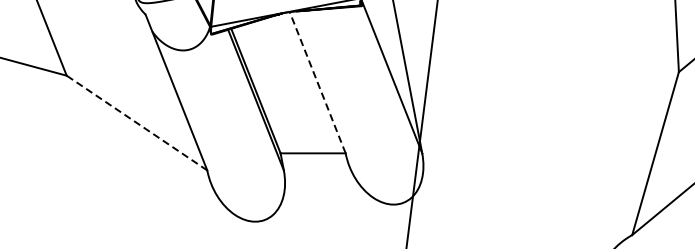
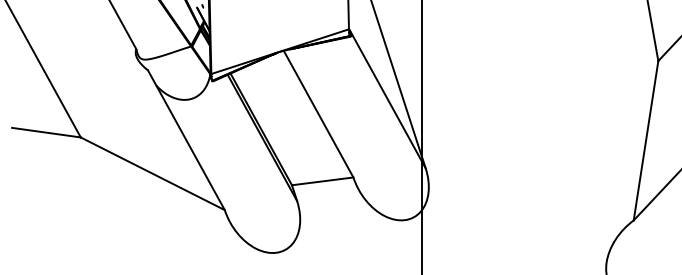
line: (317, 83) -> (318, 114), dashed -> solid
line: (136, 122) -> (152, 173), dashed -> solid

